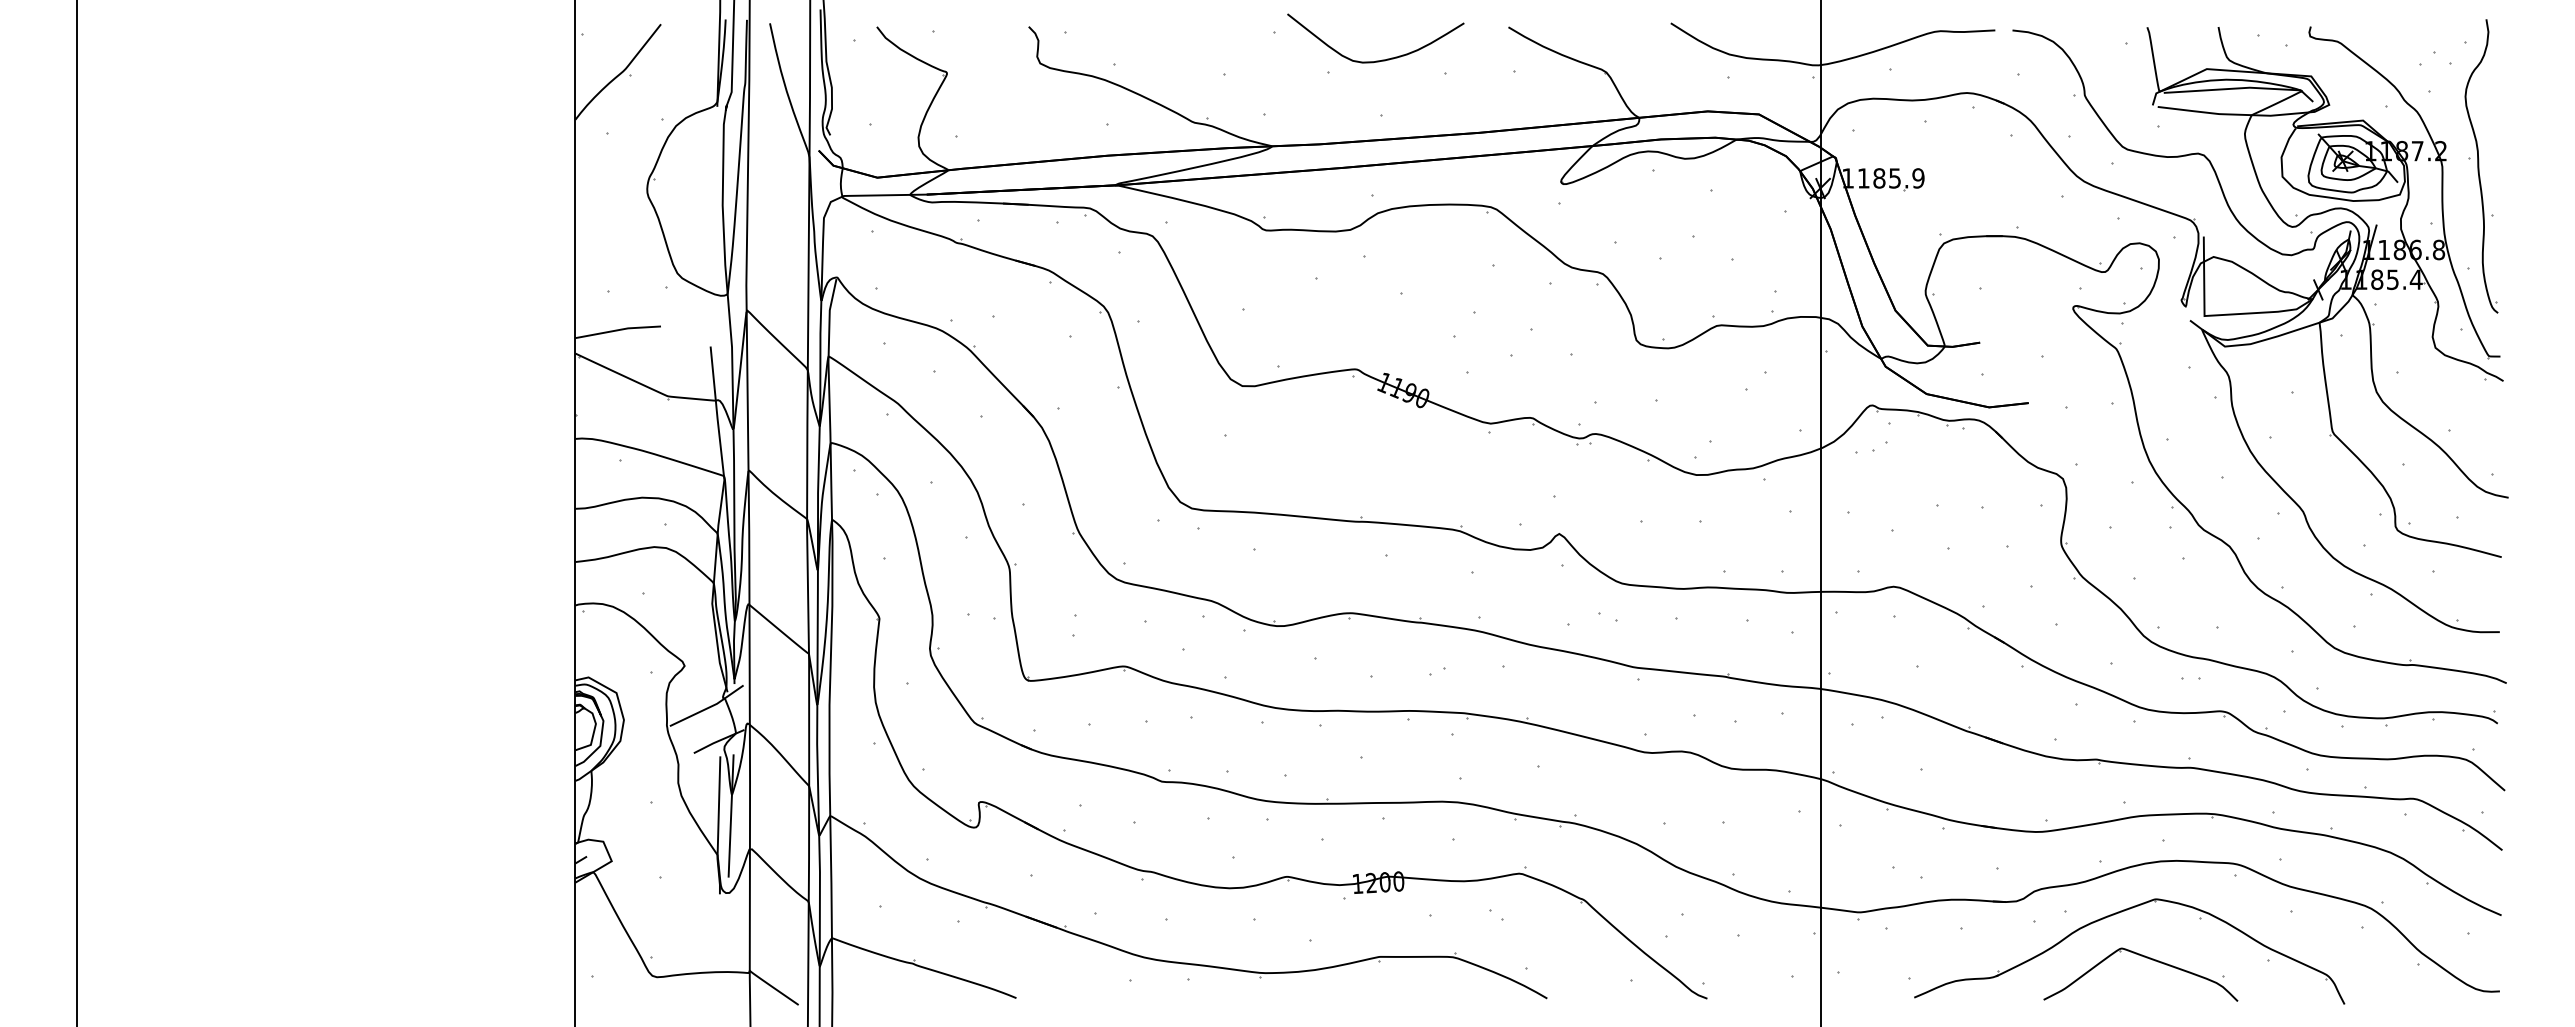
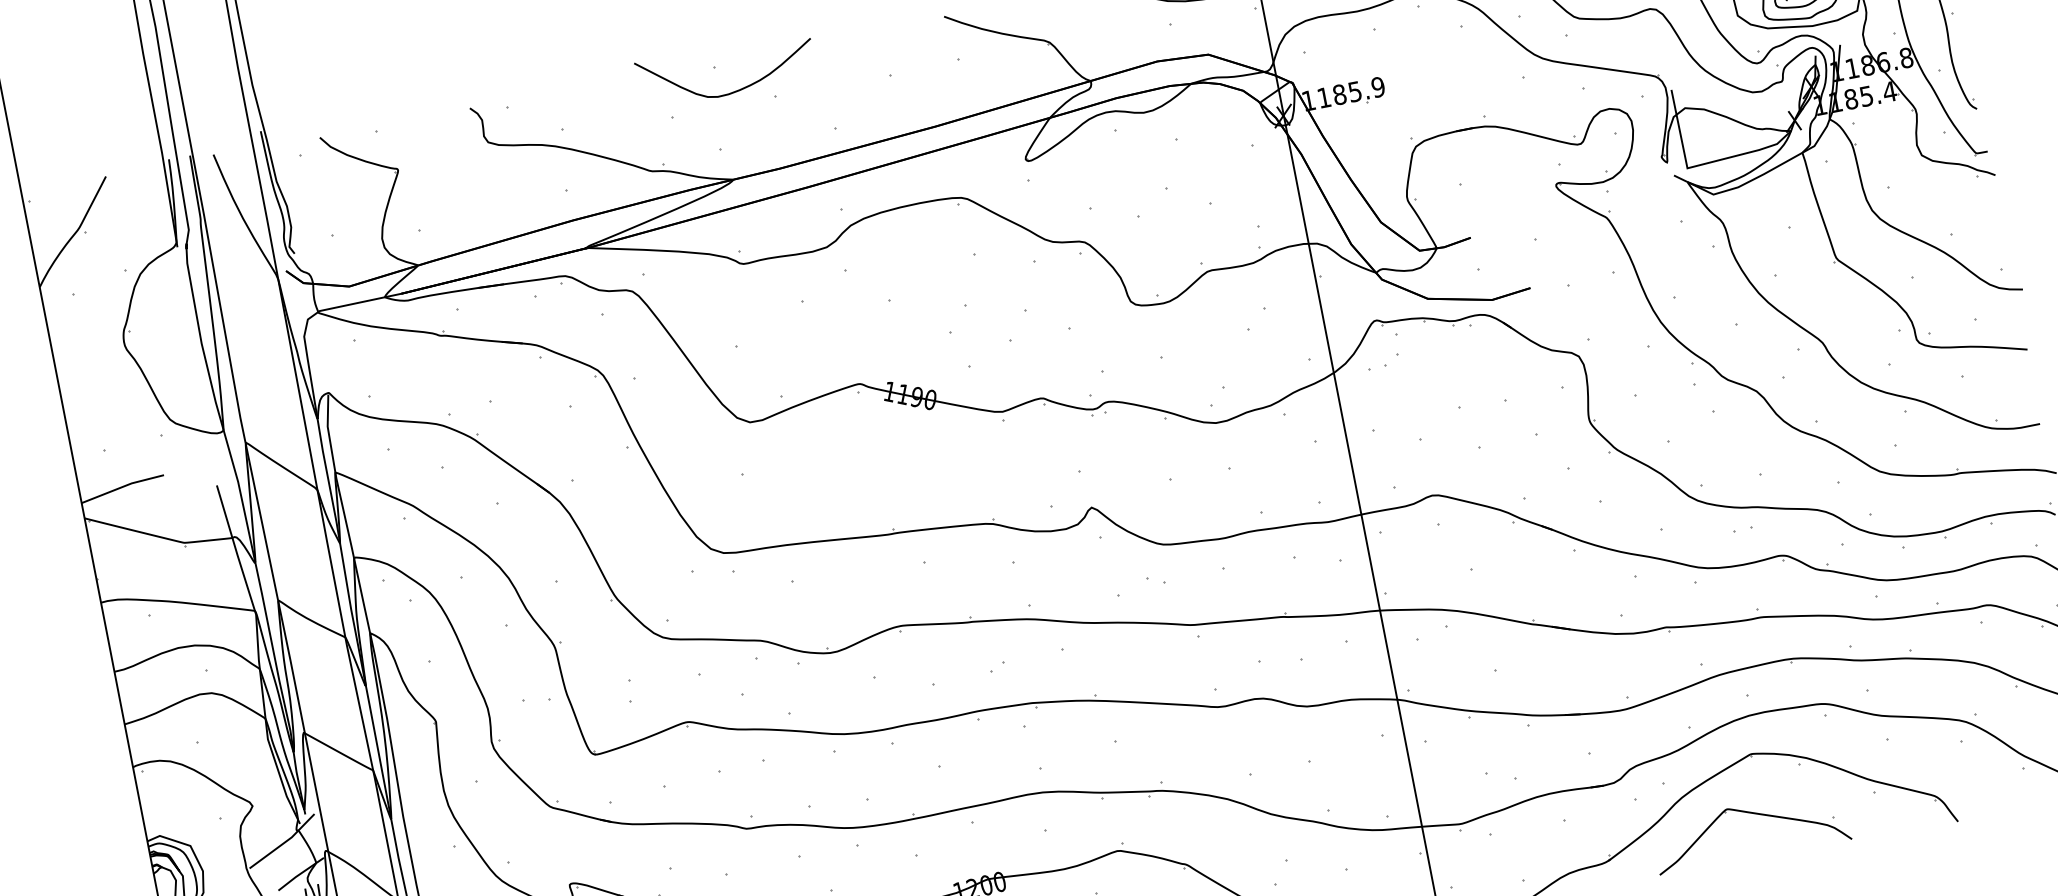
curve: (1376, 60) -> (731, 92), moved

